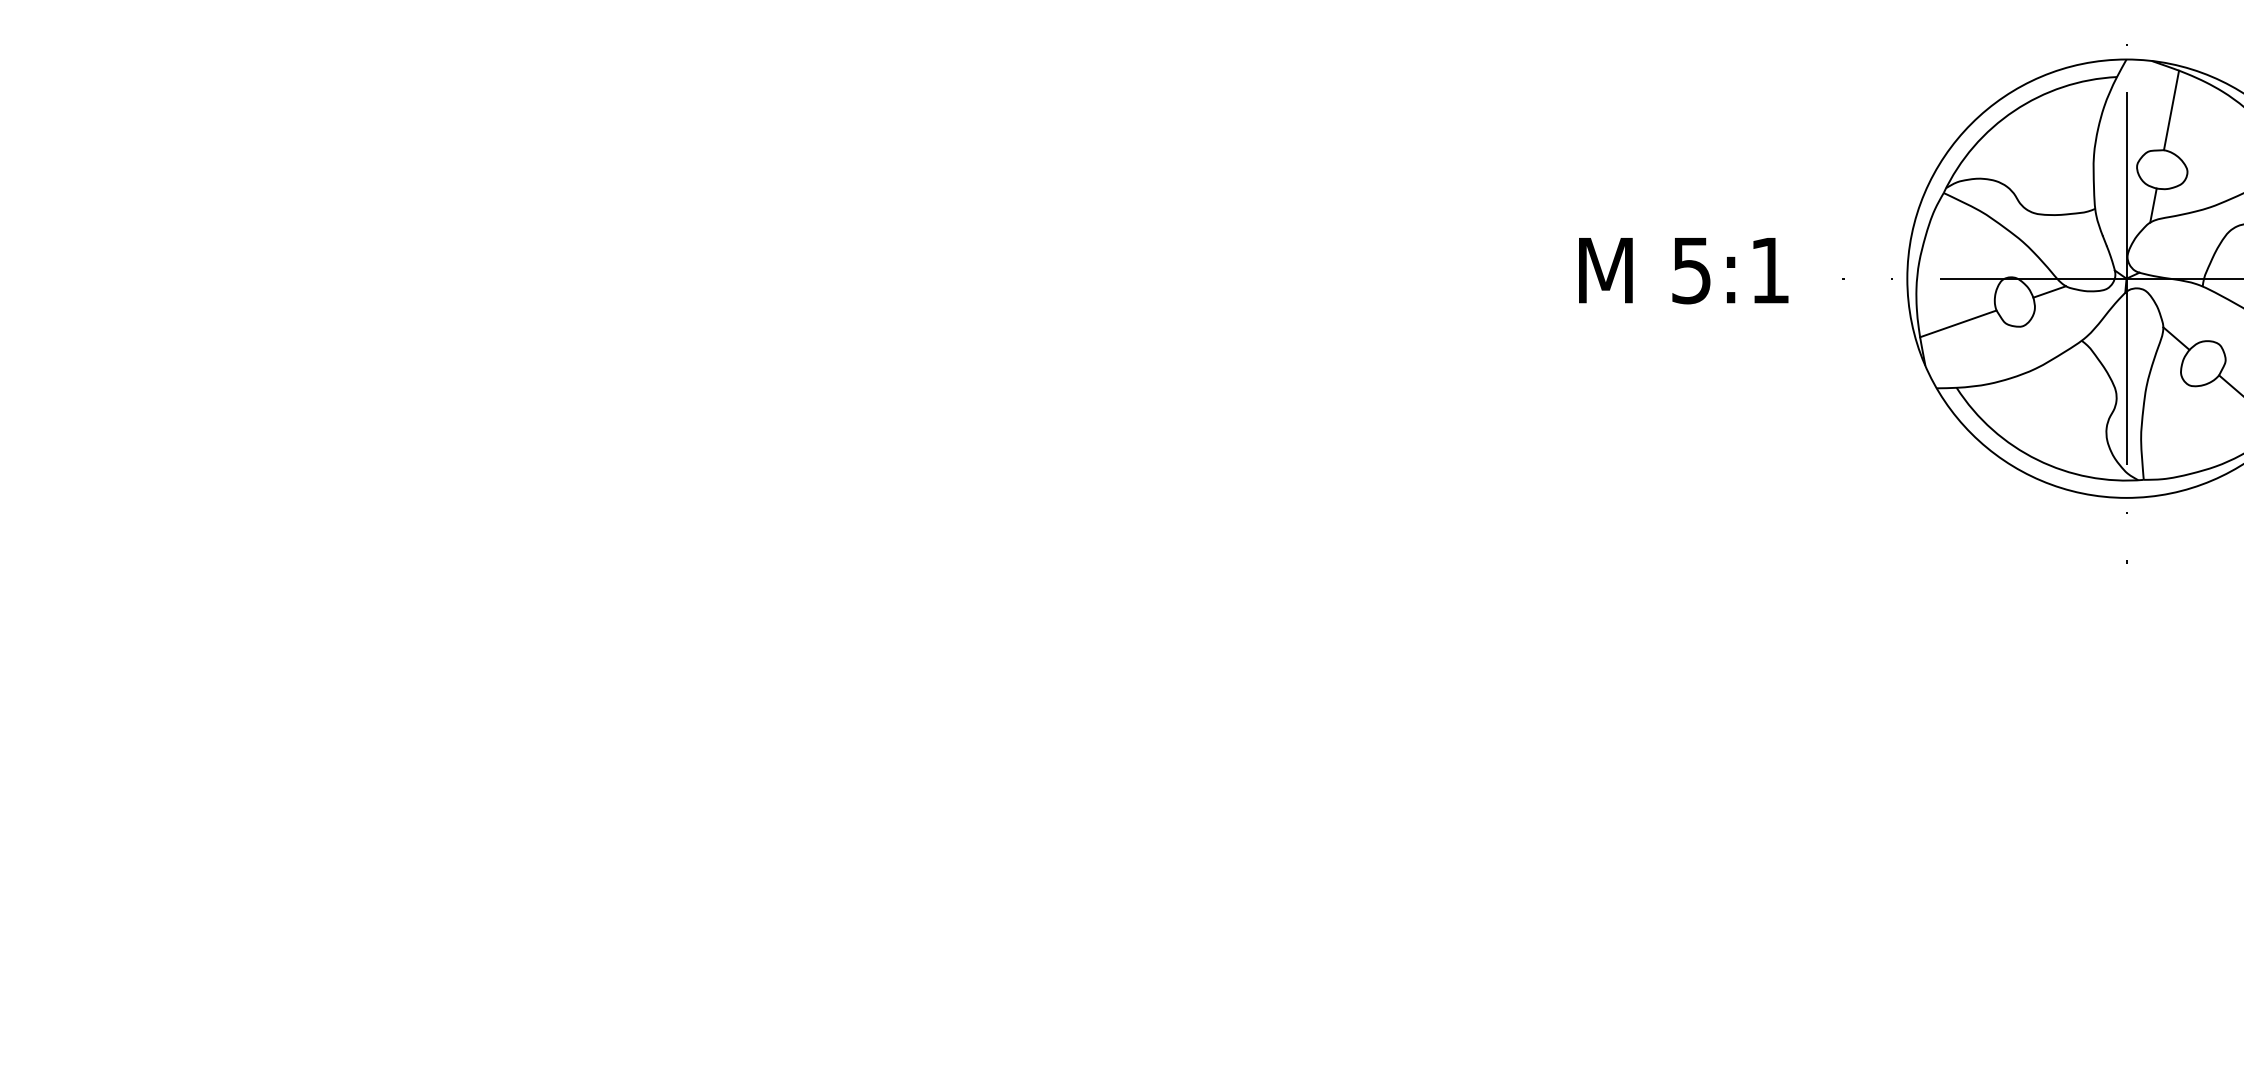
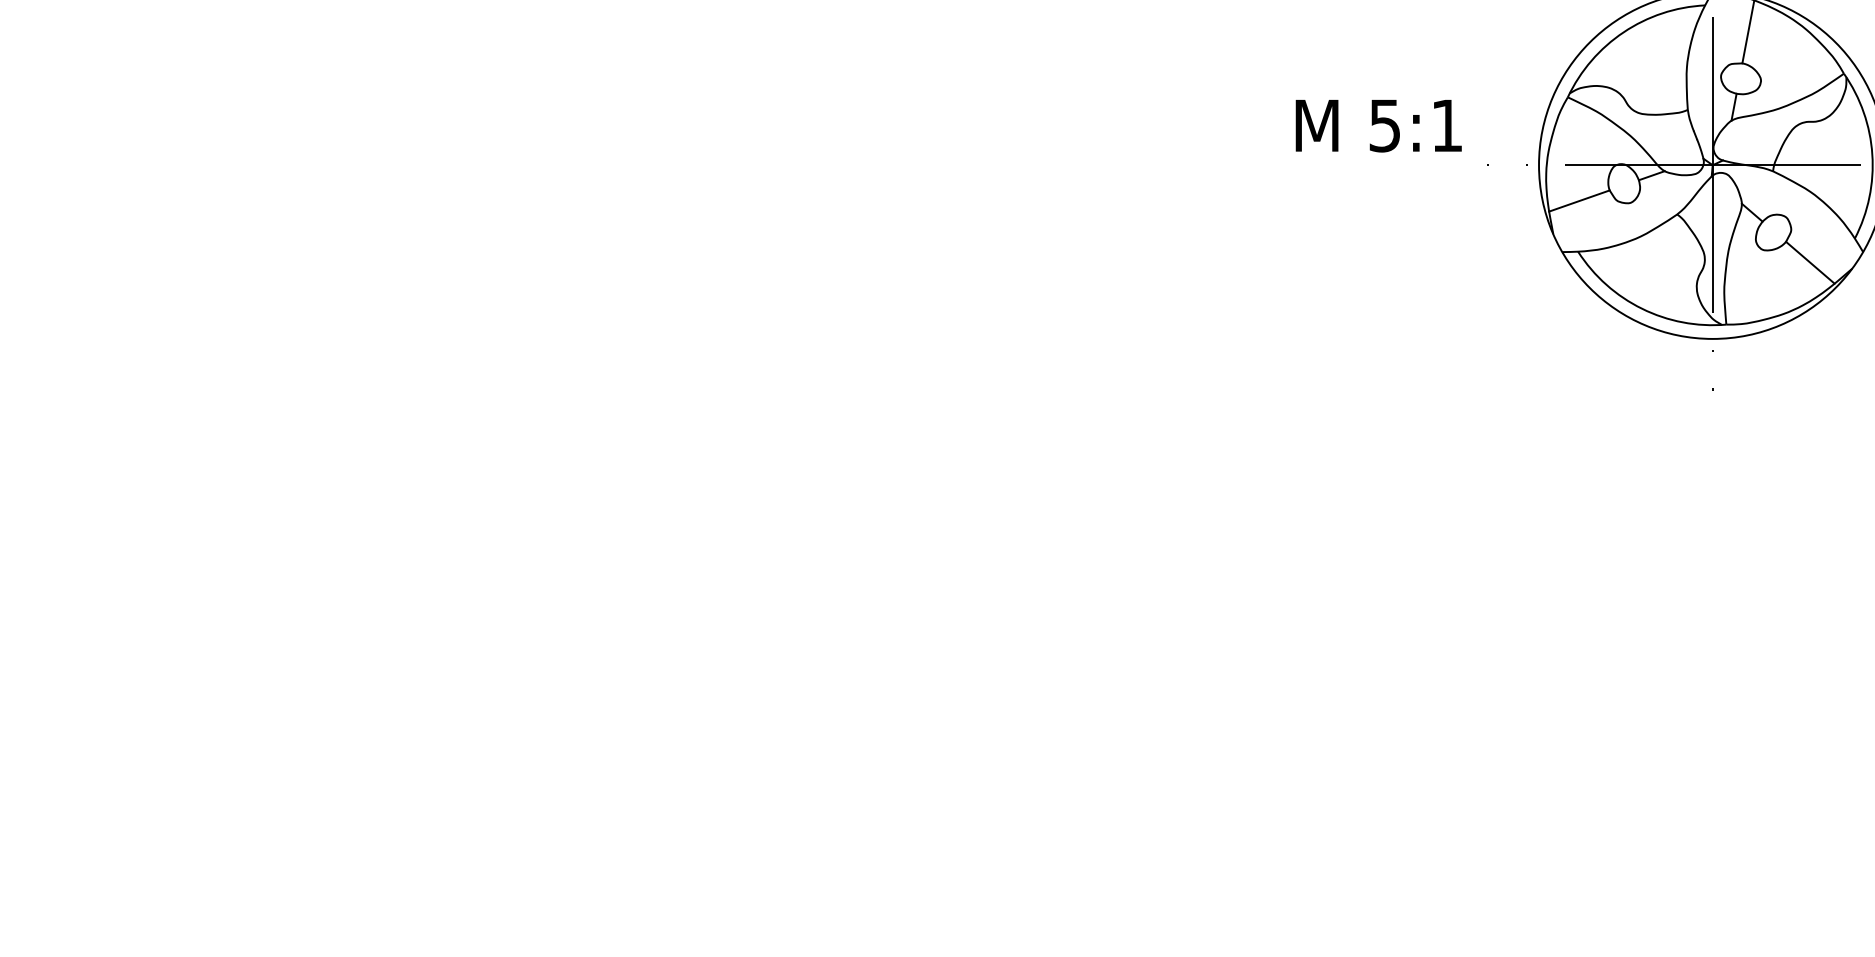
text: (1683, 271) -> (1378, 126), moved

